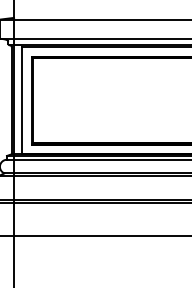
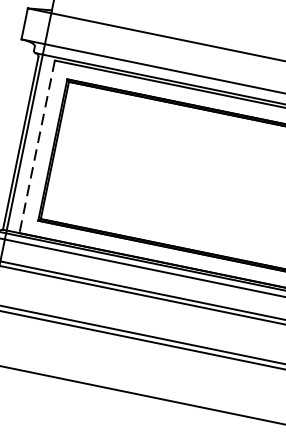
line: (21, 101) -> (36, 147), solid -> dashed

